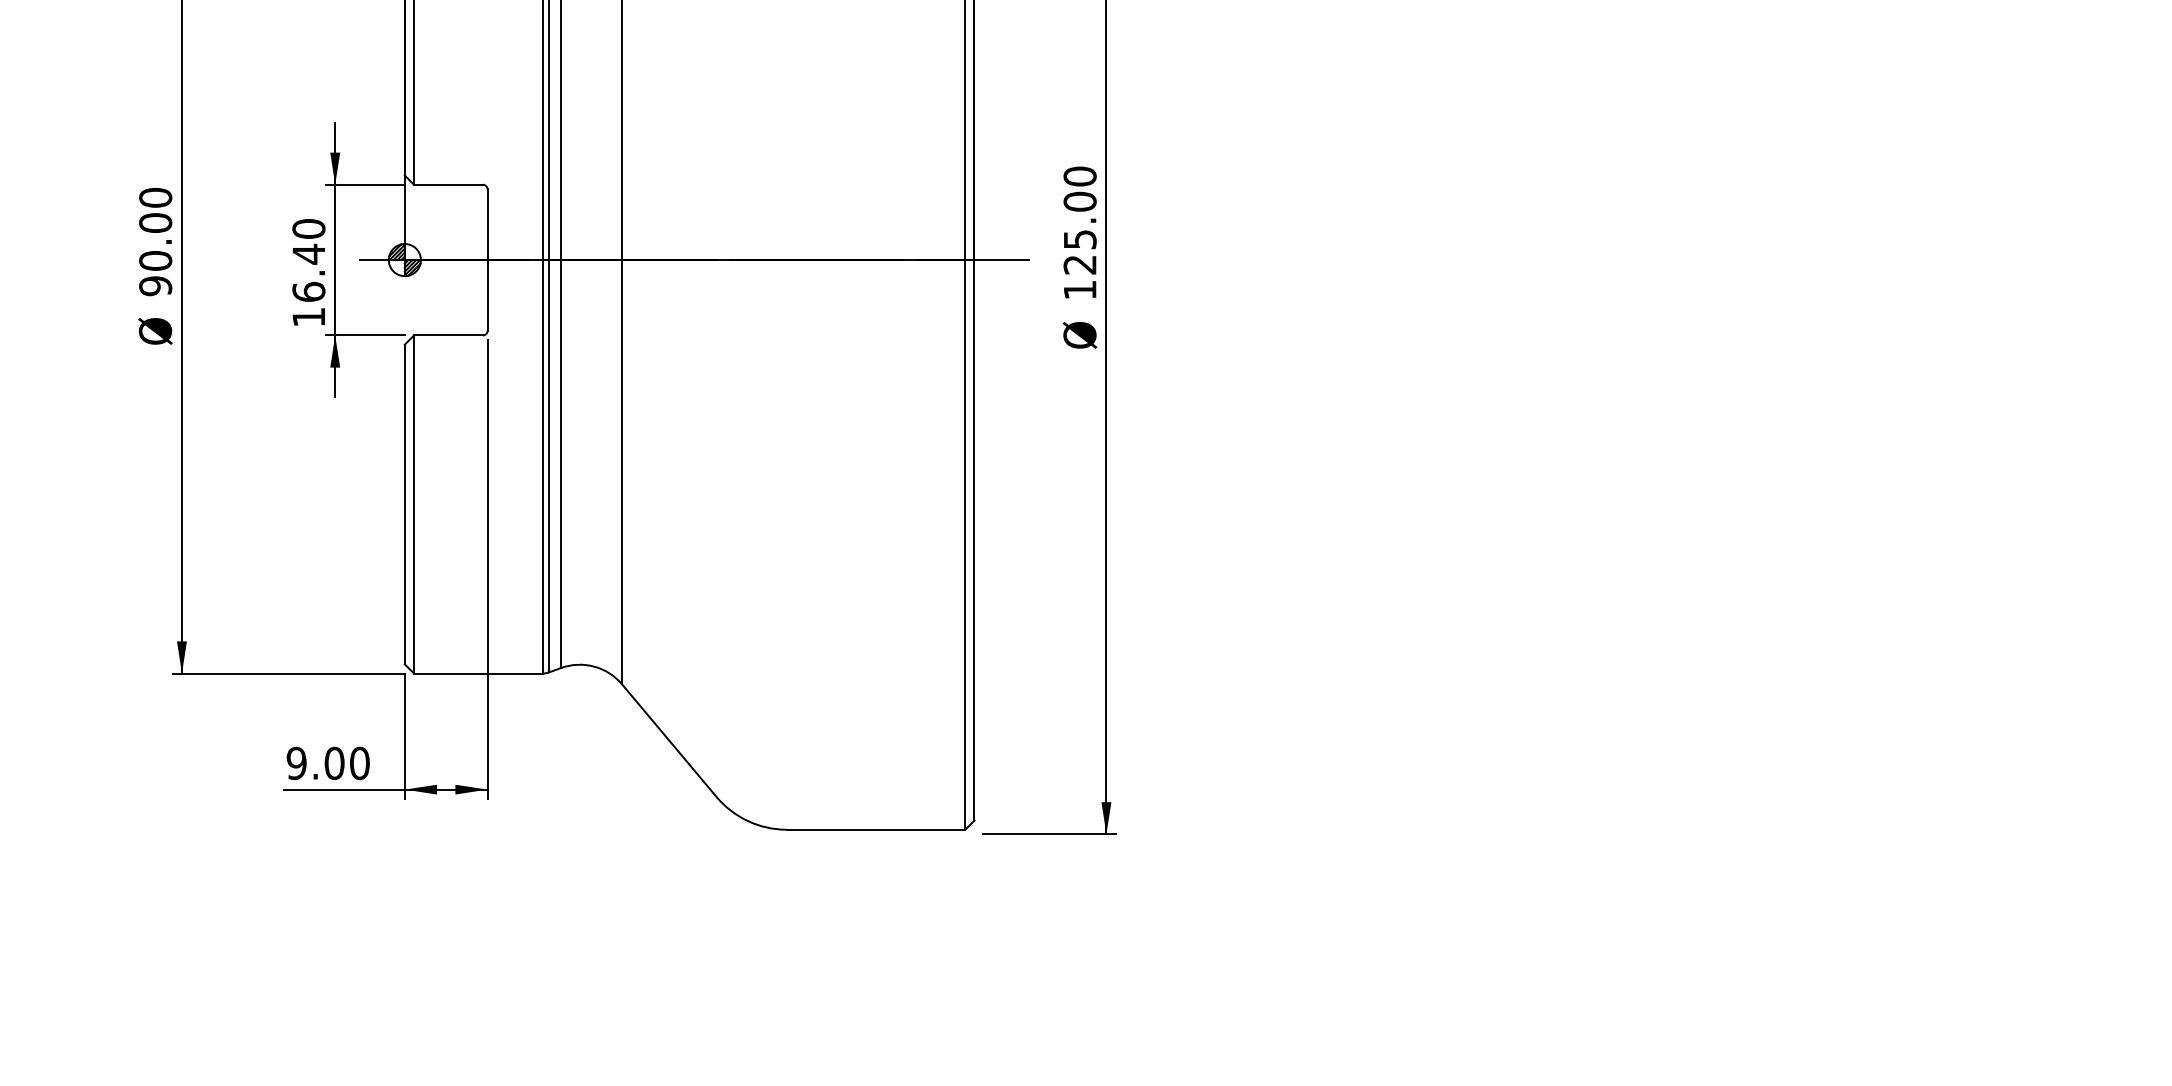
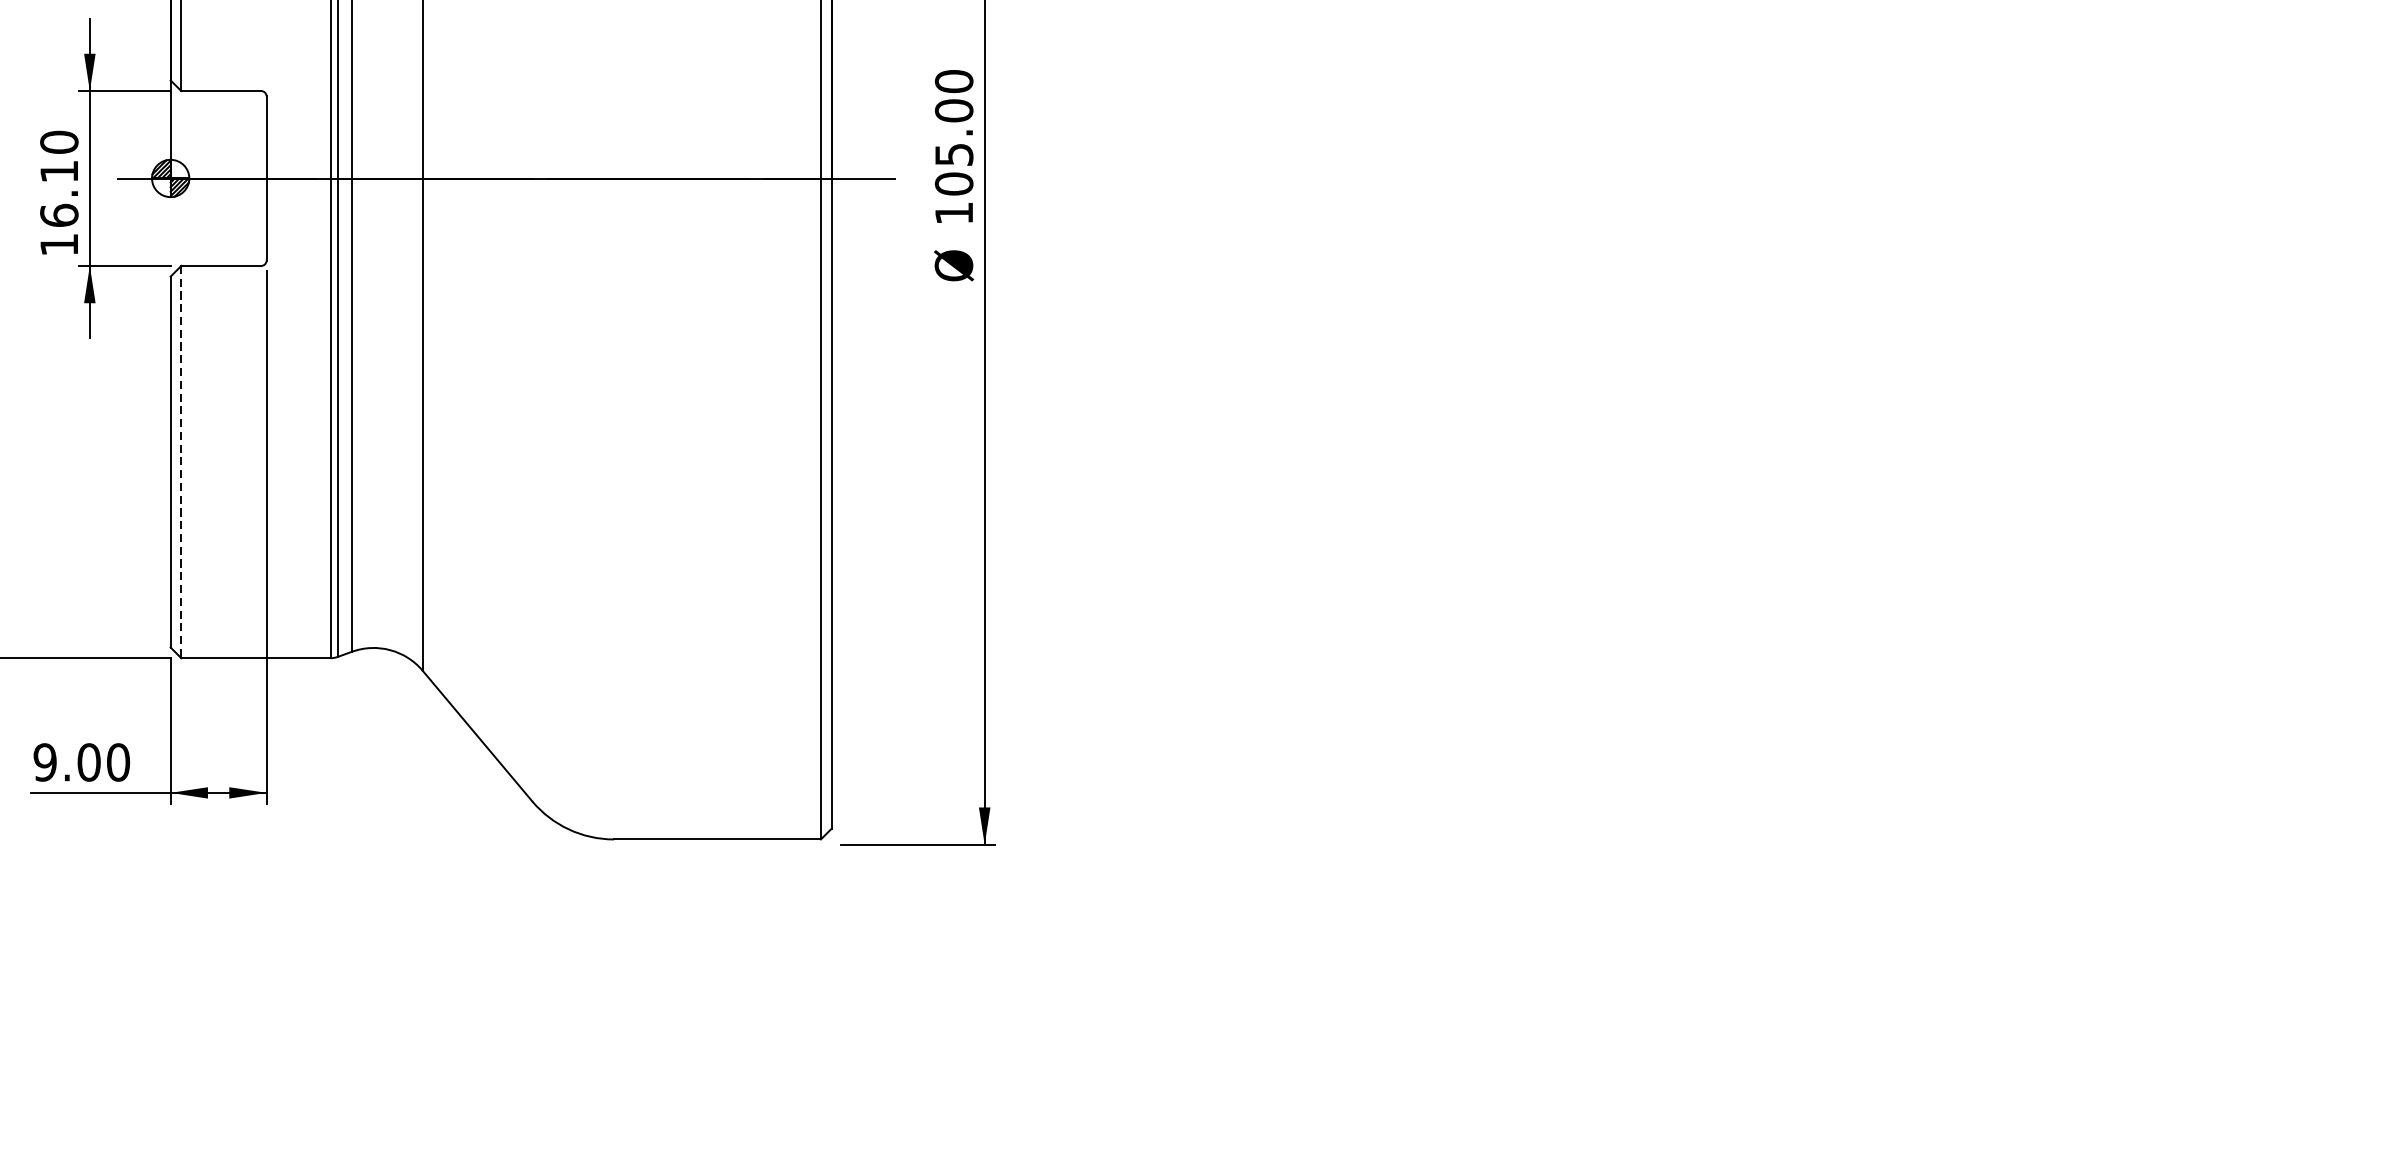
text: (308, 253) -> (58, 170), 16.40 -> 16.10
text: (1079, 264) -> (953, 183), 125.00 -> 105.00
line: (414, 505) -> (181, 463), solid -> dashed

